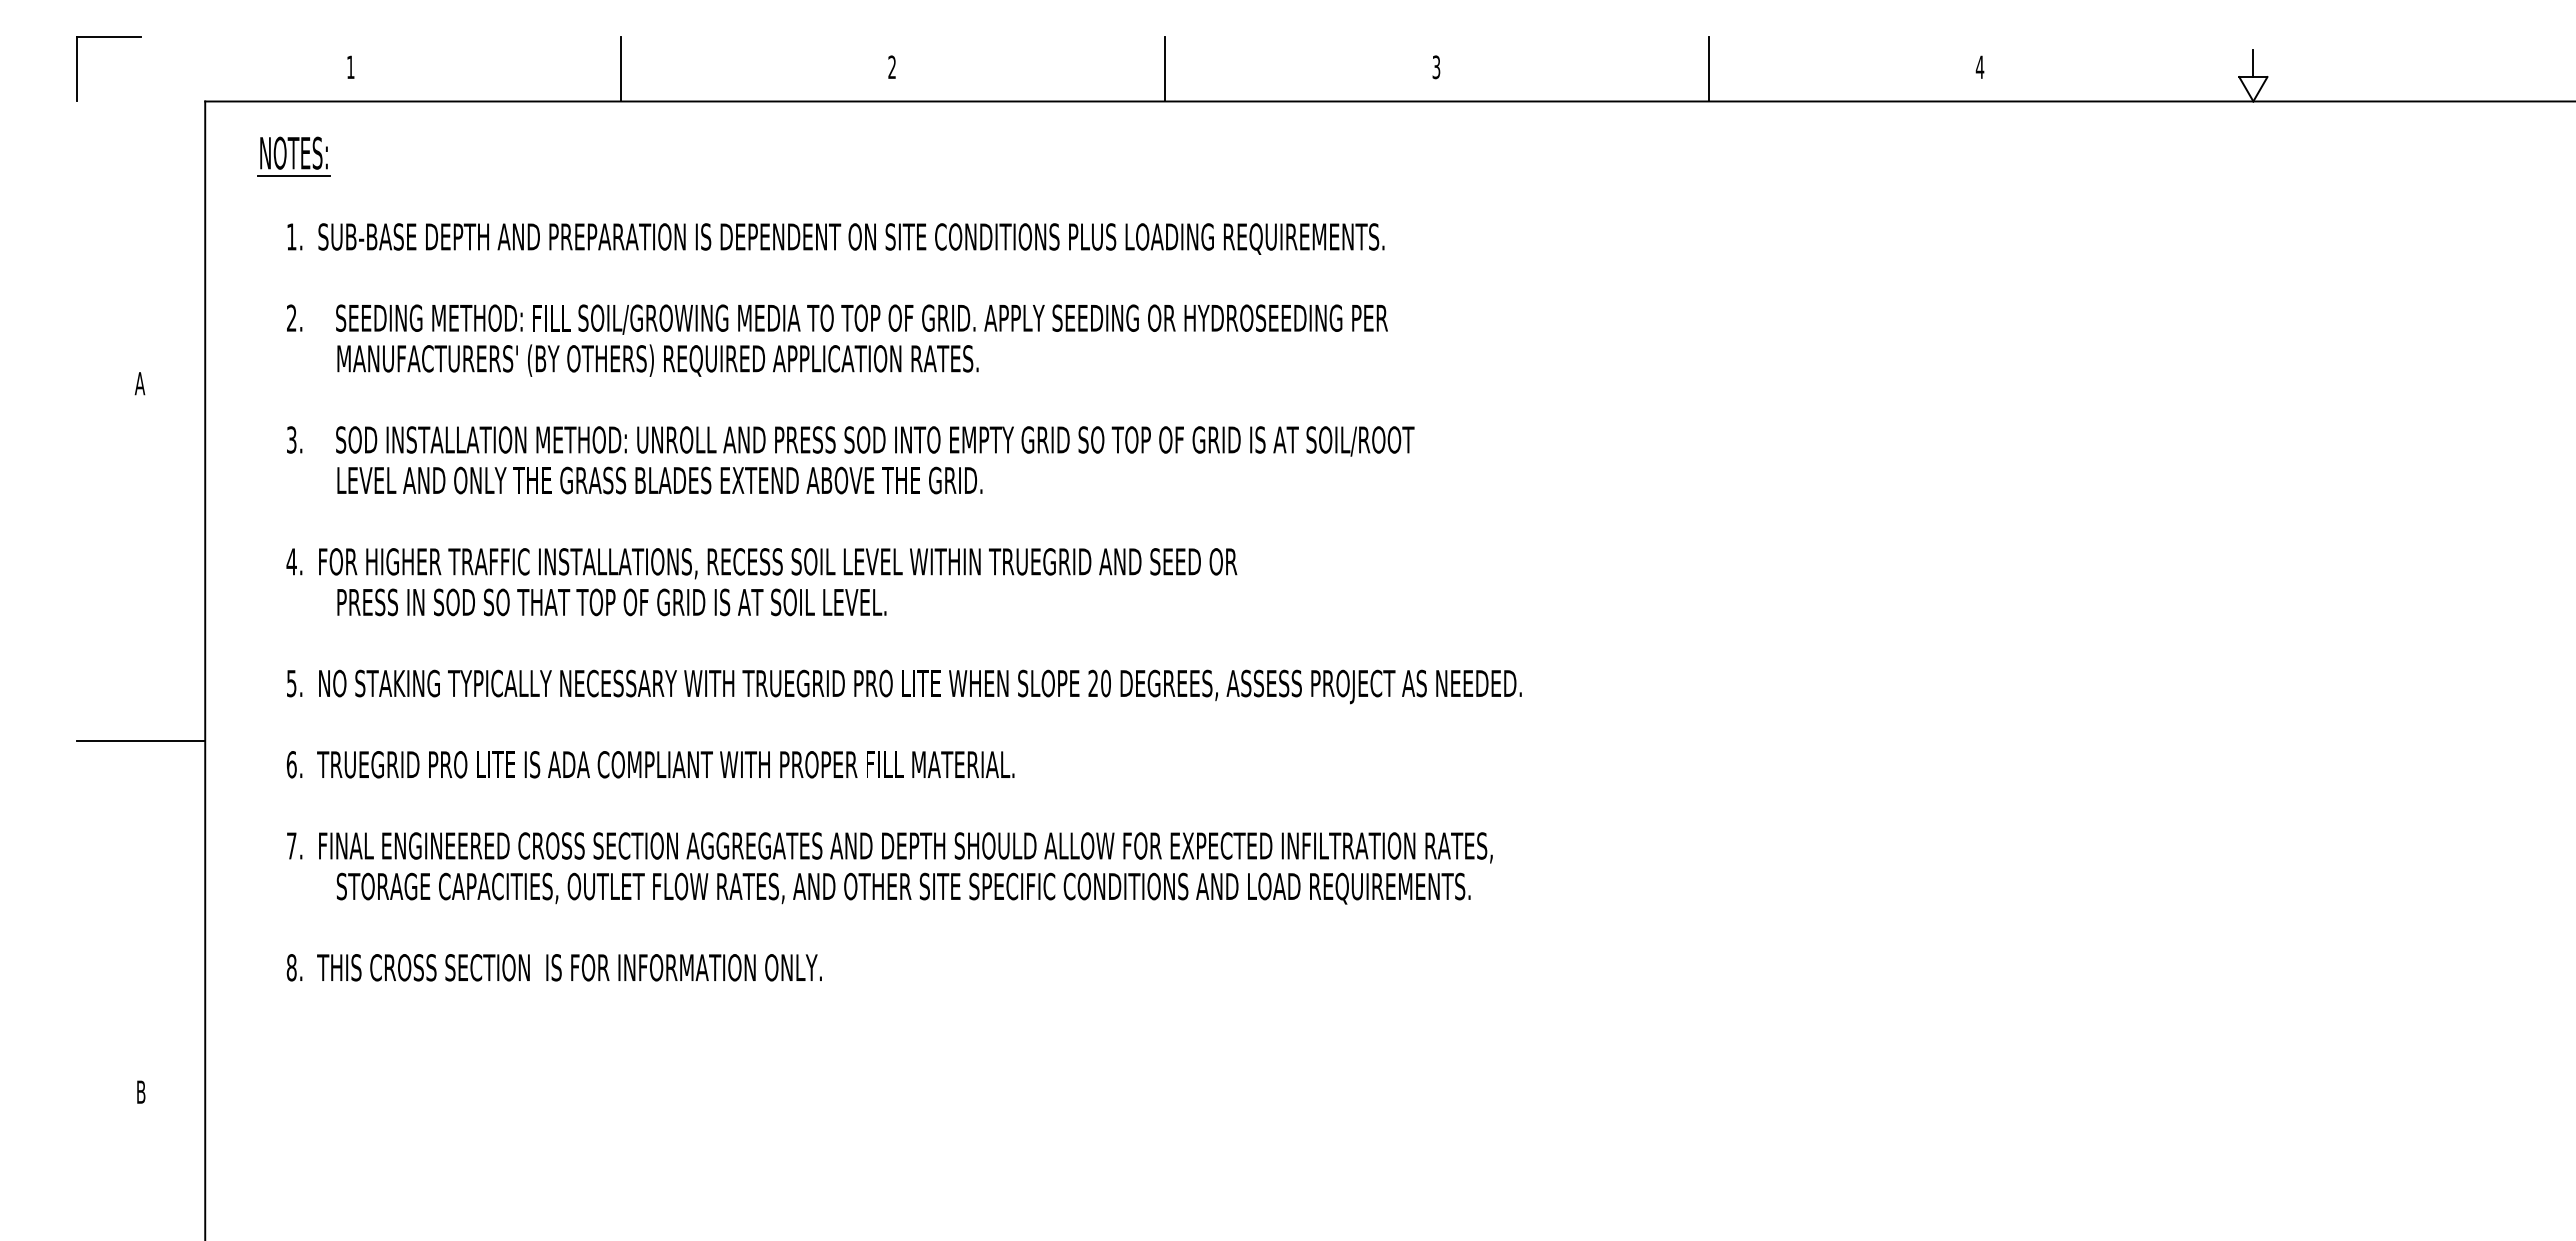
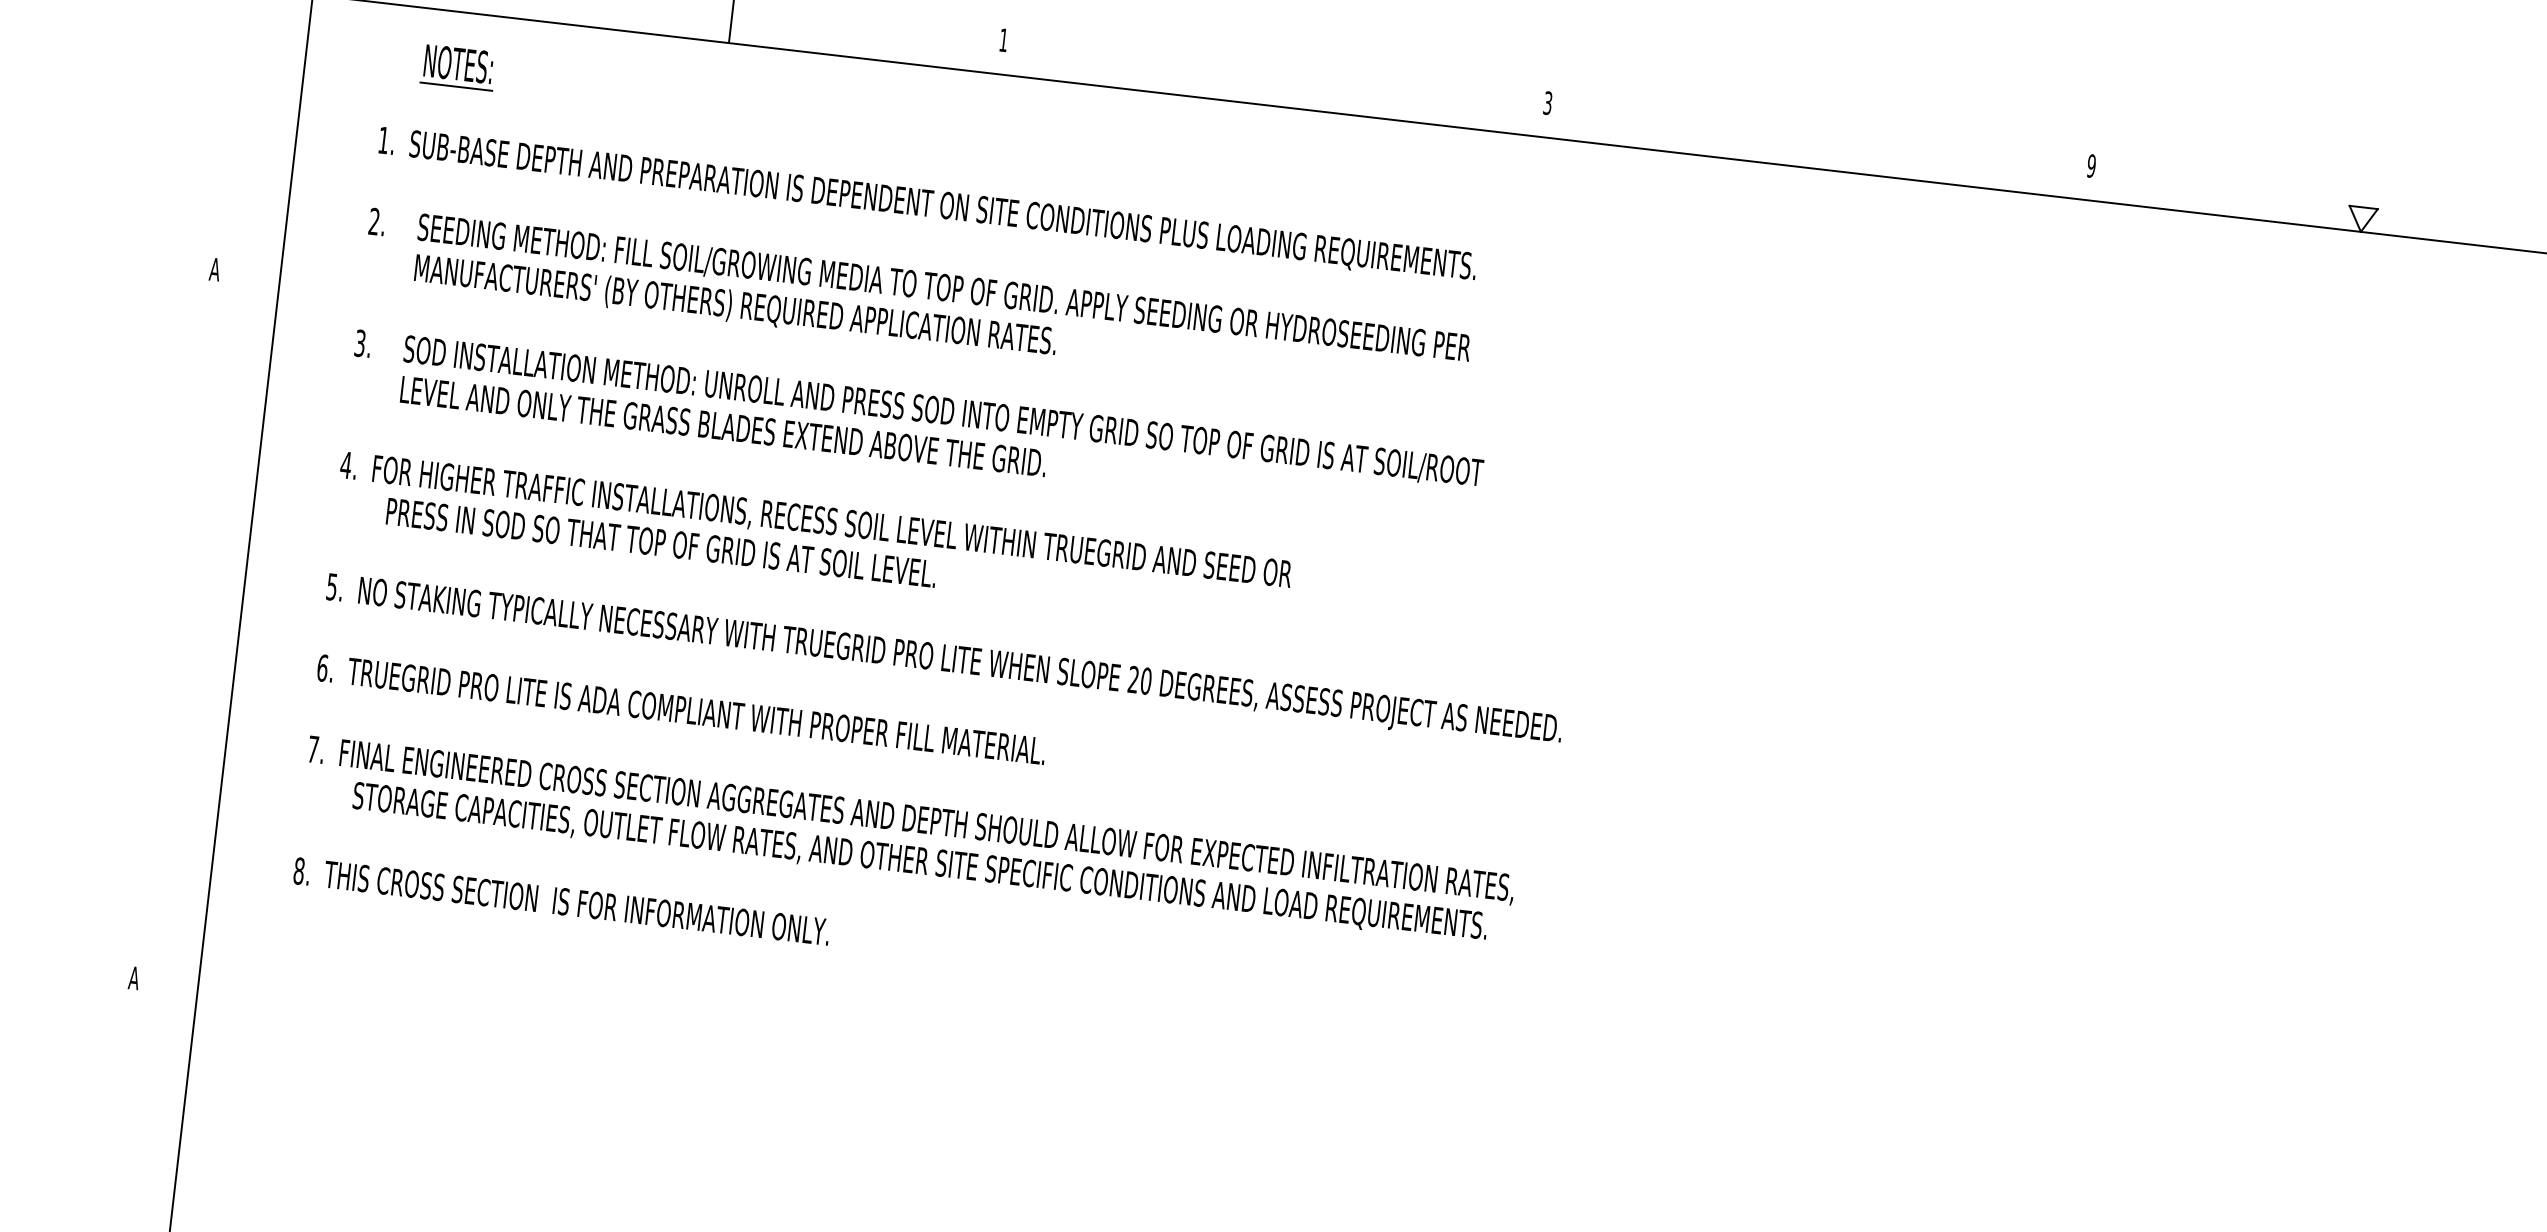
line: (2253, 63) -> (2365, 193), removed
text: (891, 66) -> (1003, 39), 2 -> 1
text: (1979, 67) -> (2090, 166), 4 -> 9
line: (1165, 69) -> (1276, 74), removed
line: (1709, 69) -> (1820, 137), removed
part: (293, 156) -> (457, 67), moved
line: (141, 741) -> (175, 627), removed
text: (141, 1091) -> (134, 977), B -> A

